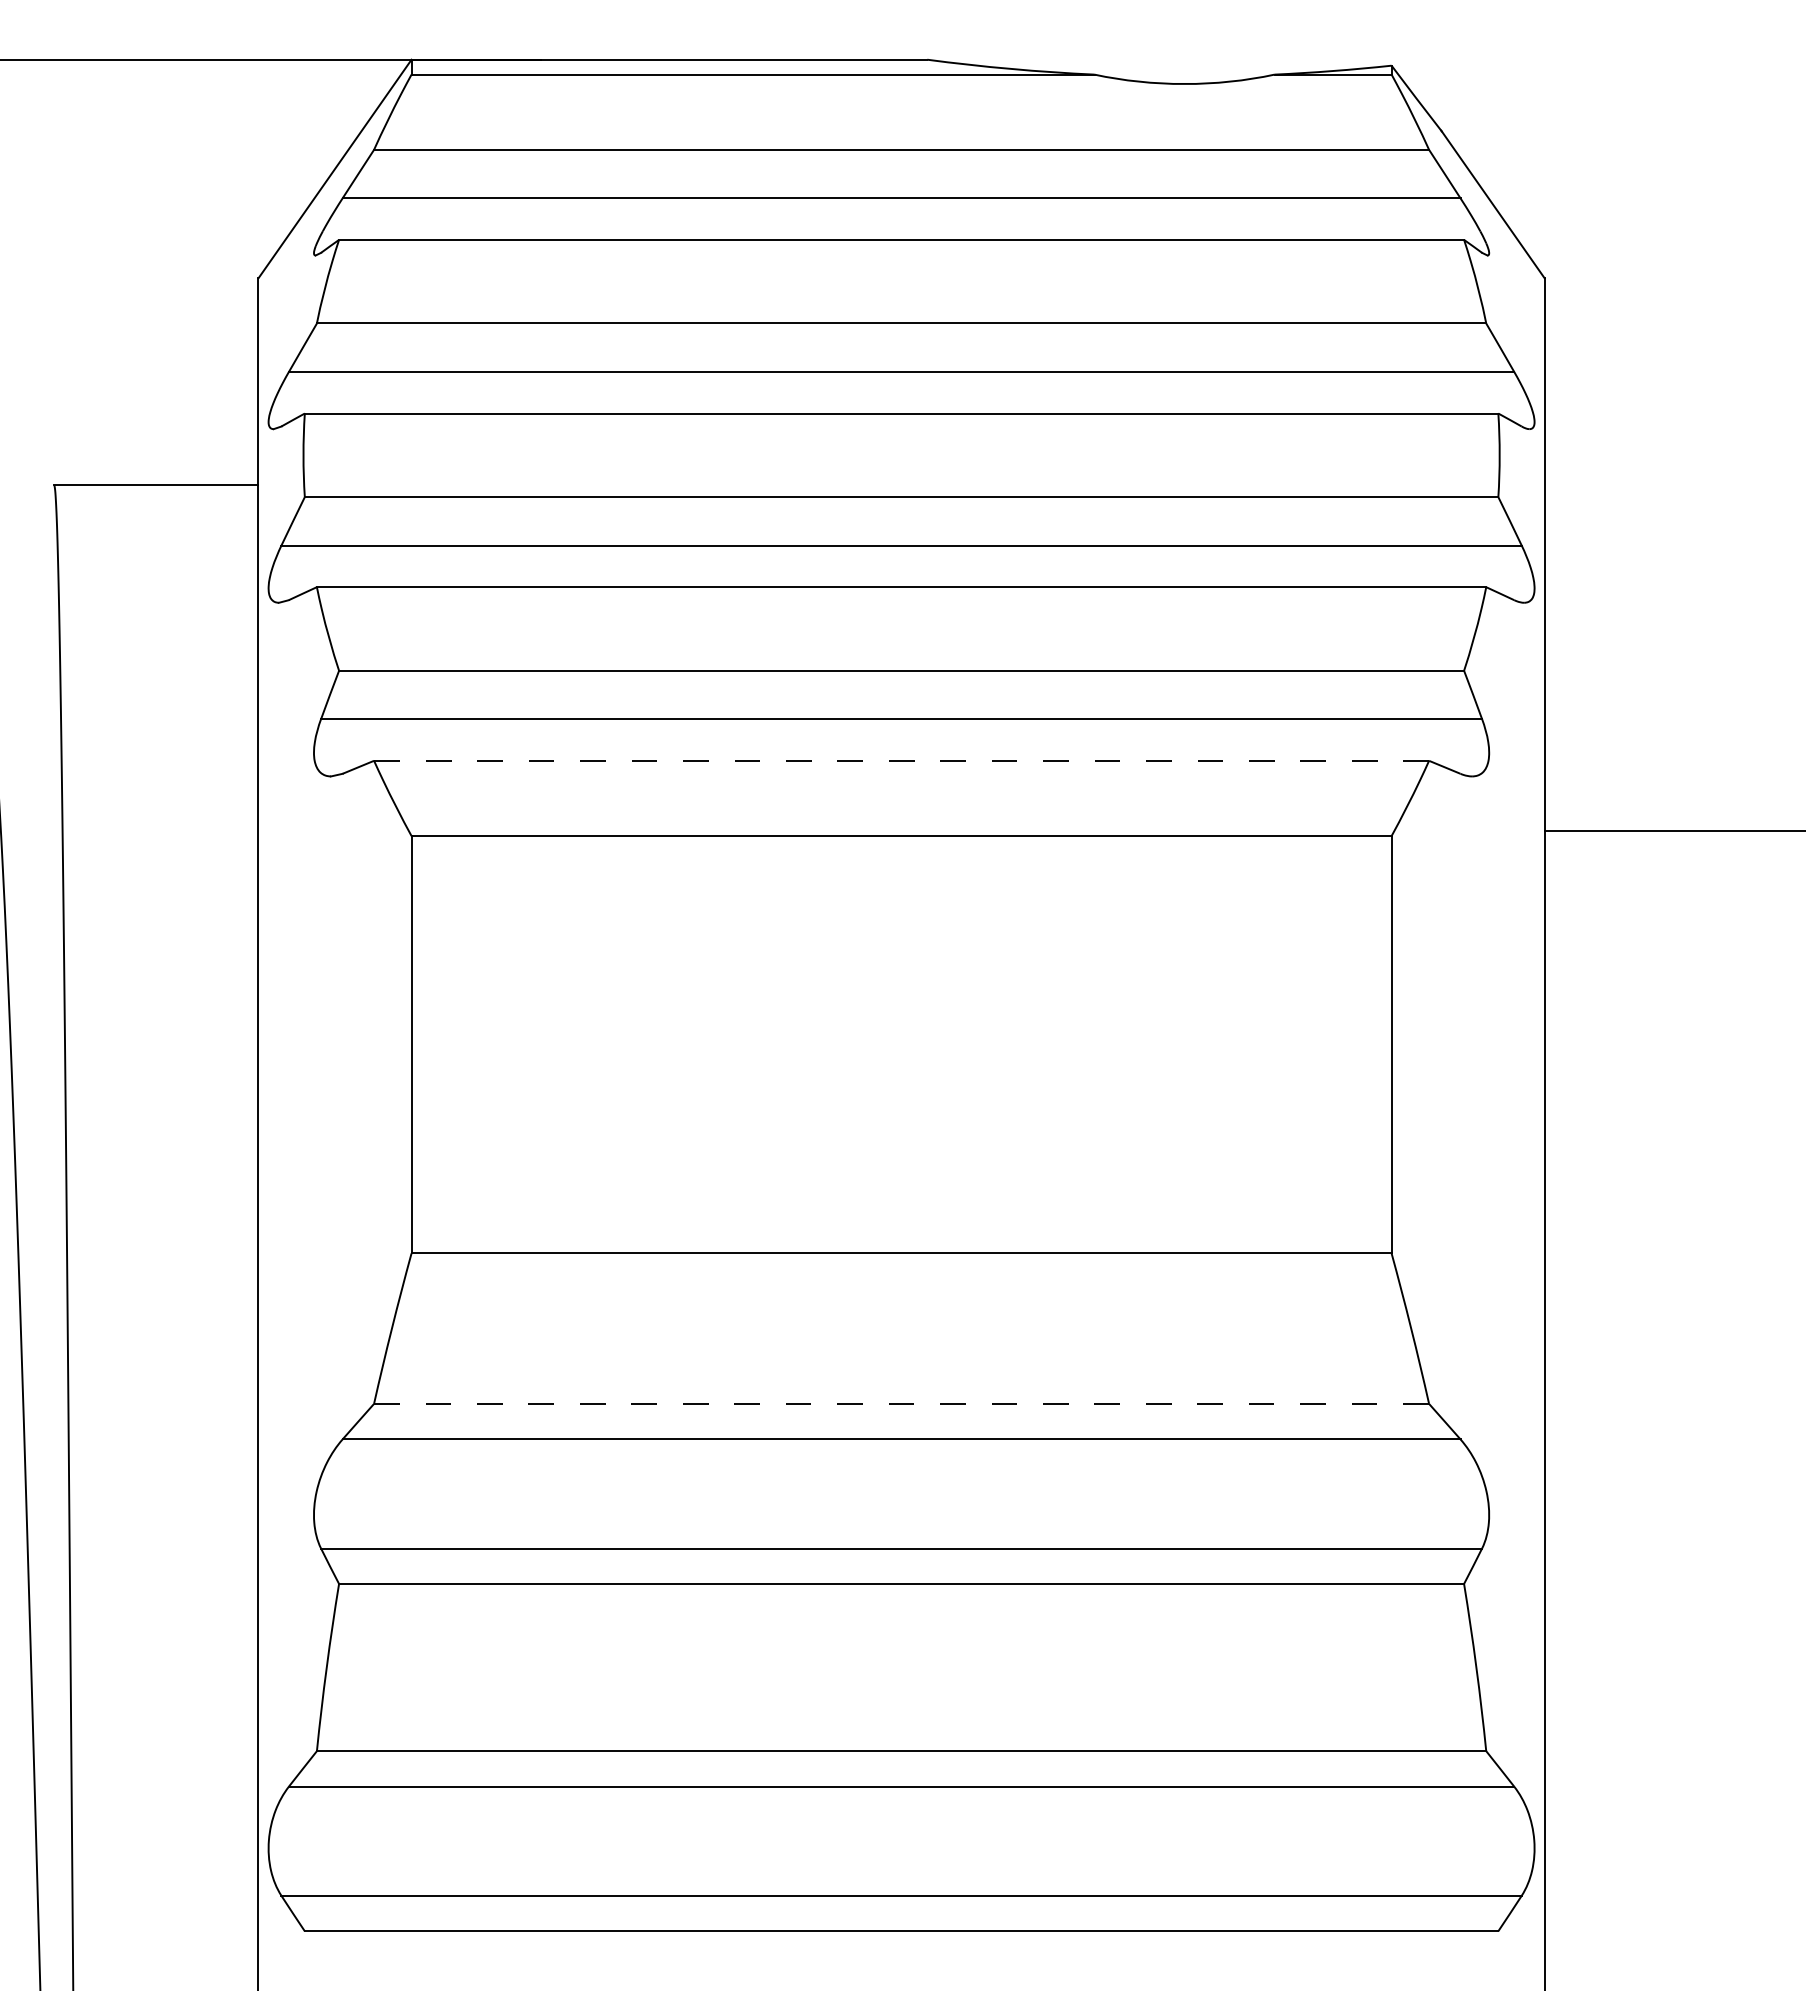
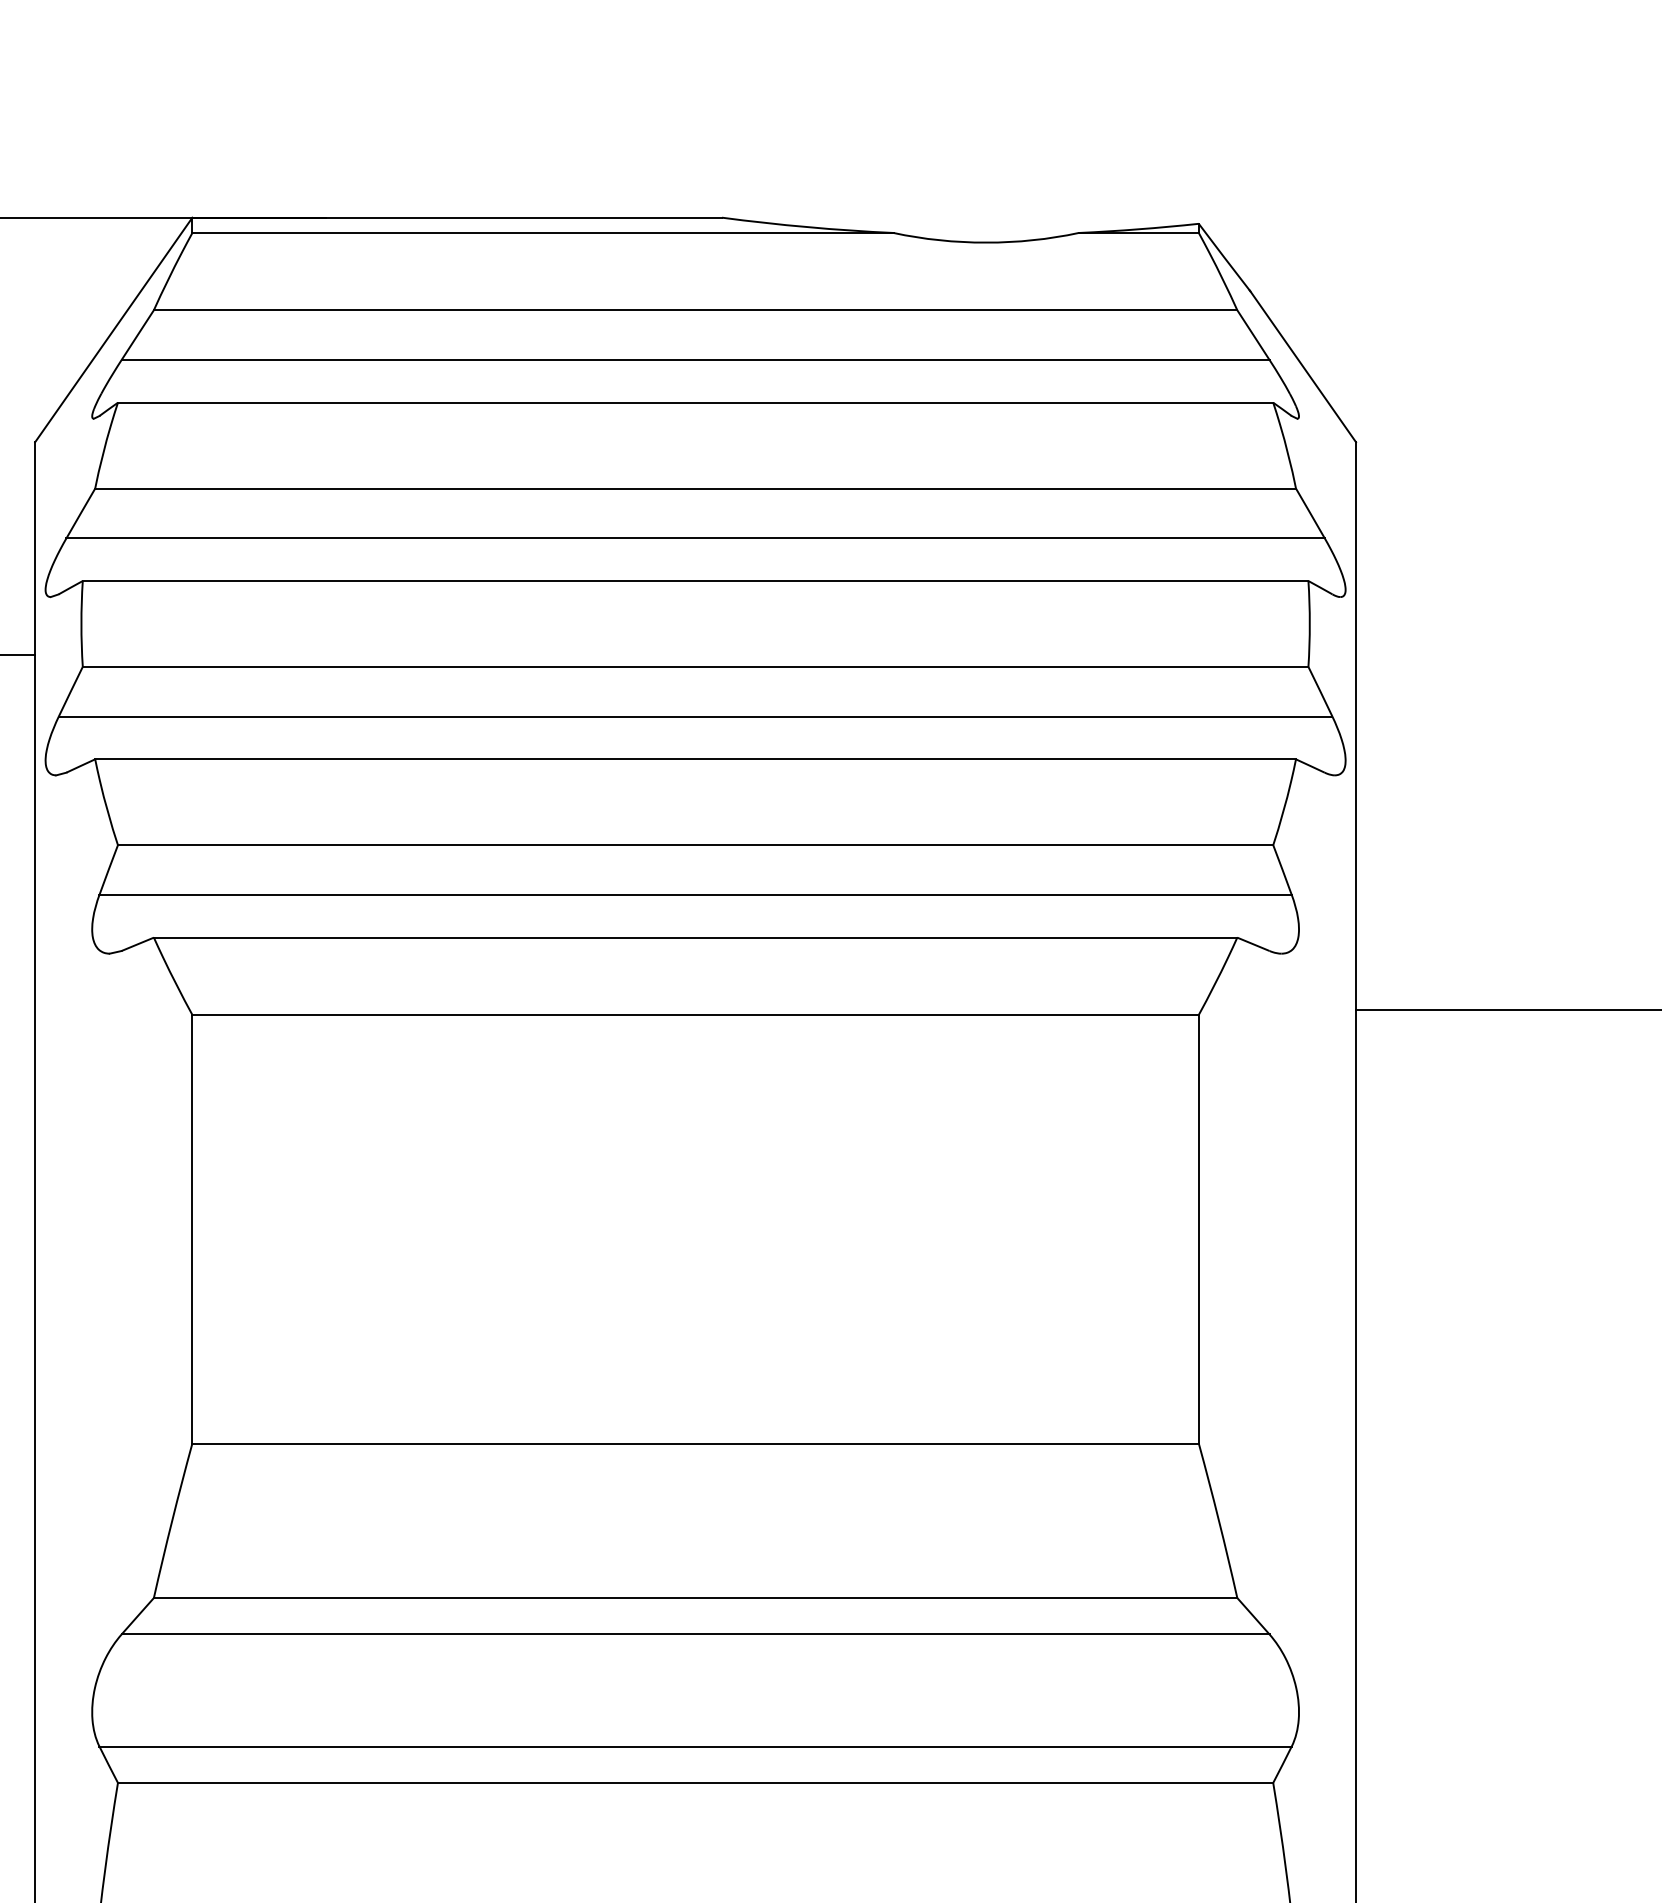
line: (901, 760) -> (695, 937), dashed -> solid
line: (901, 1403) -> (695, 1597), dashed -> solid

